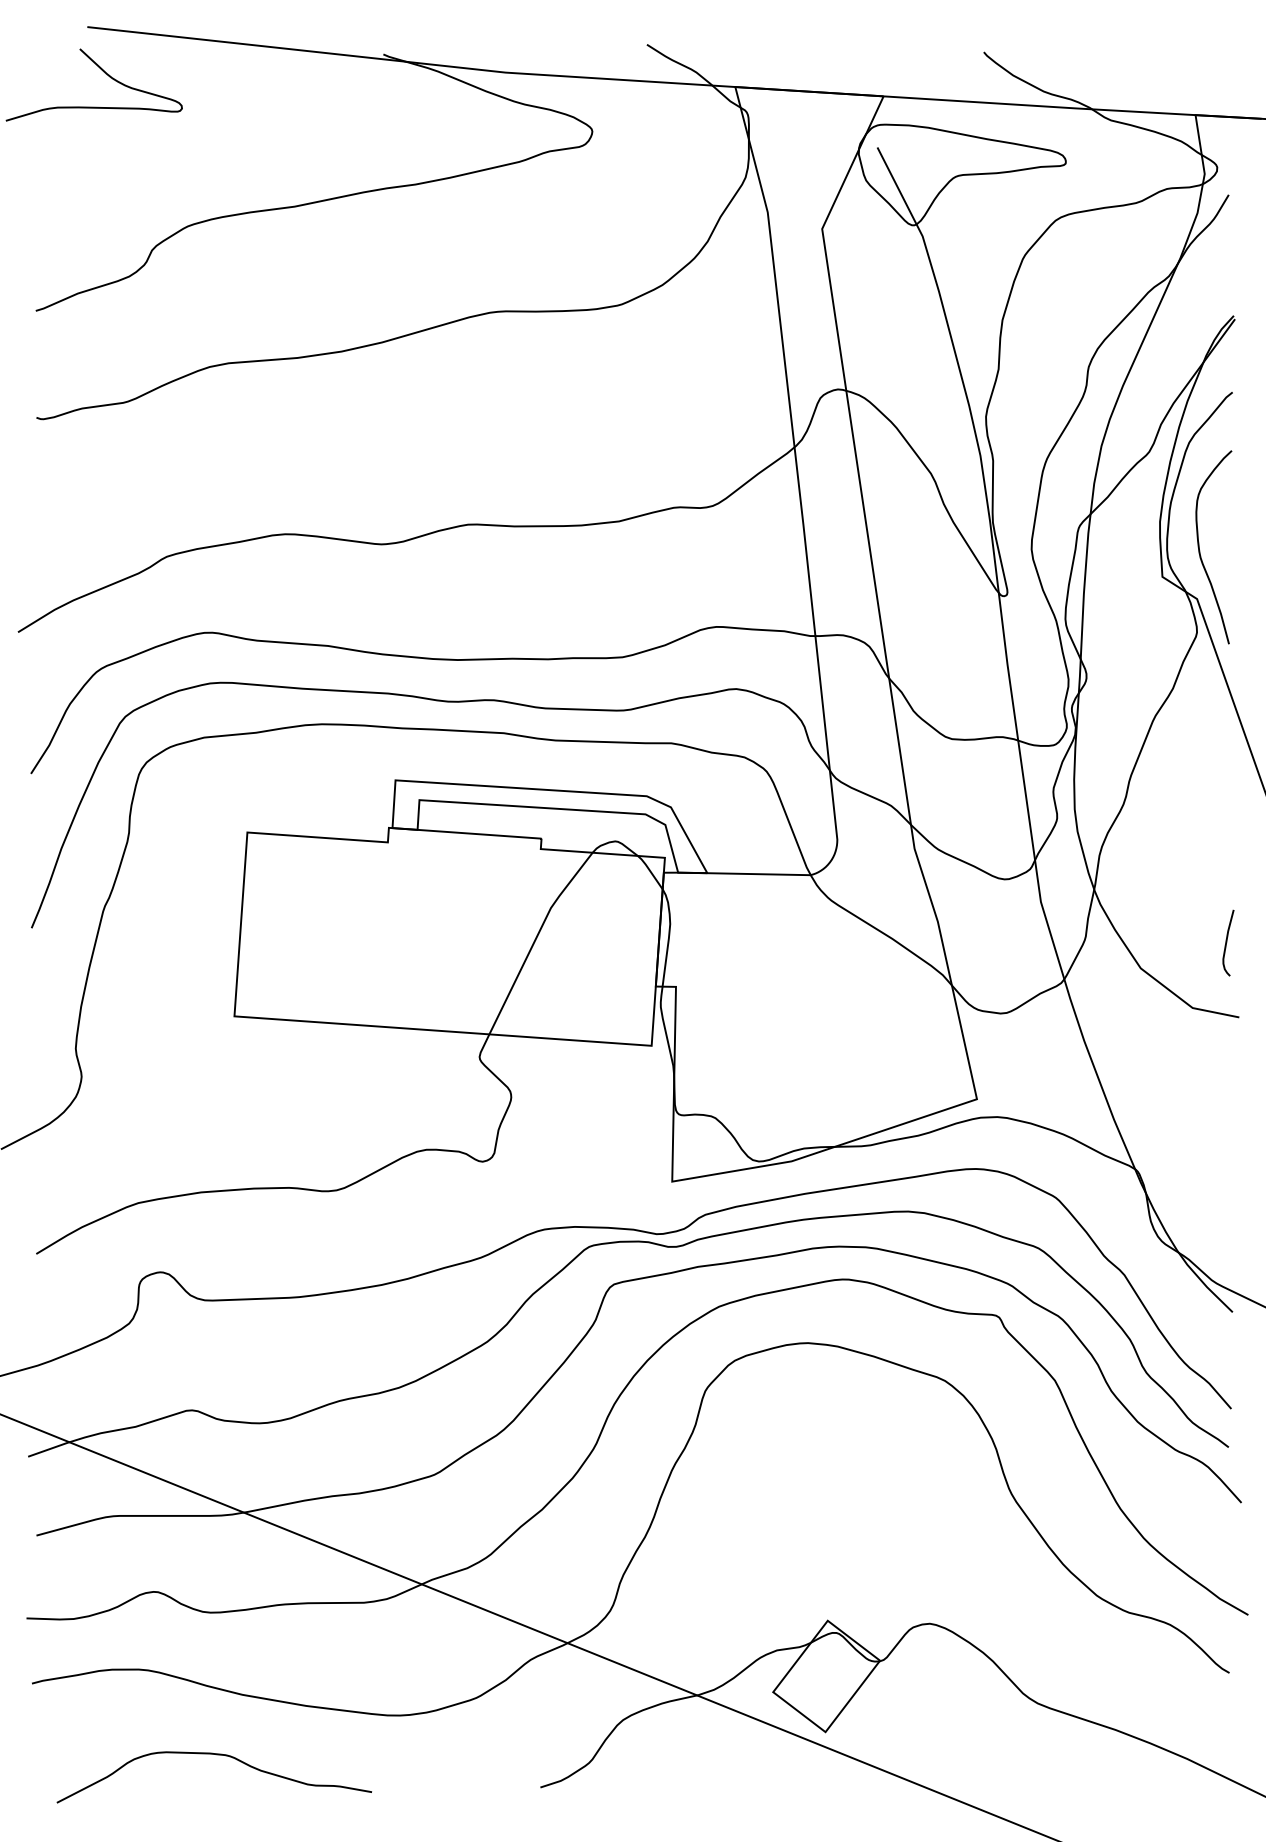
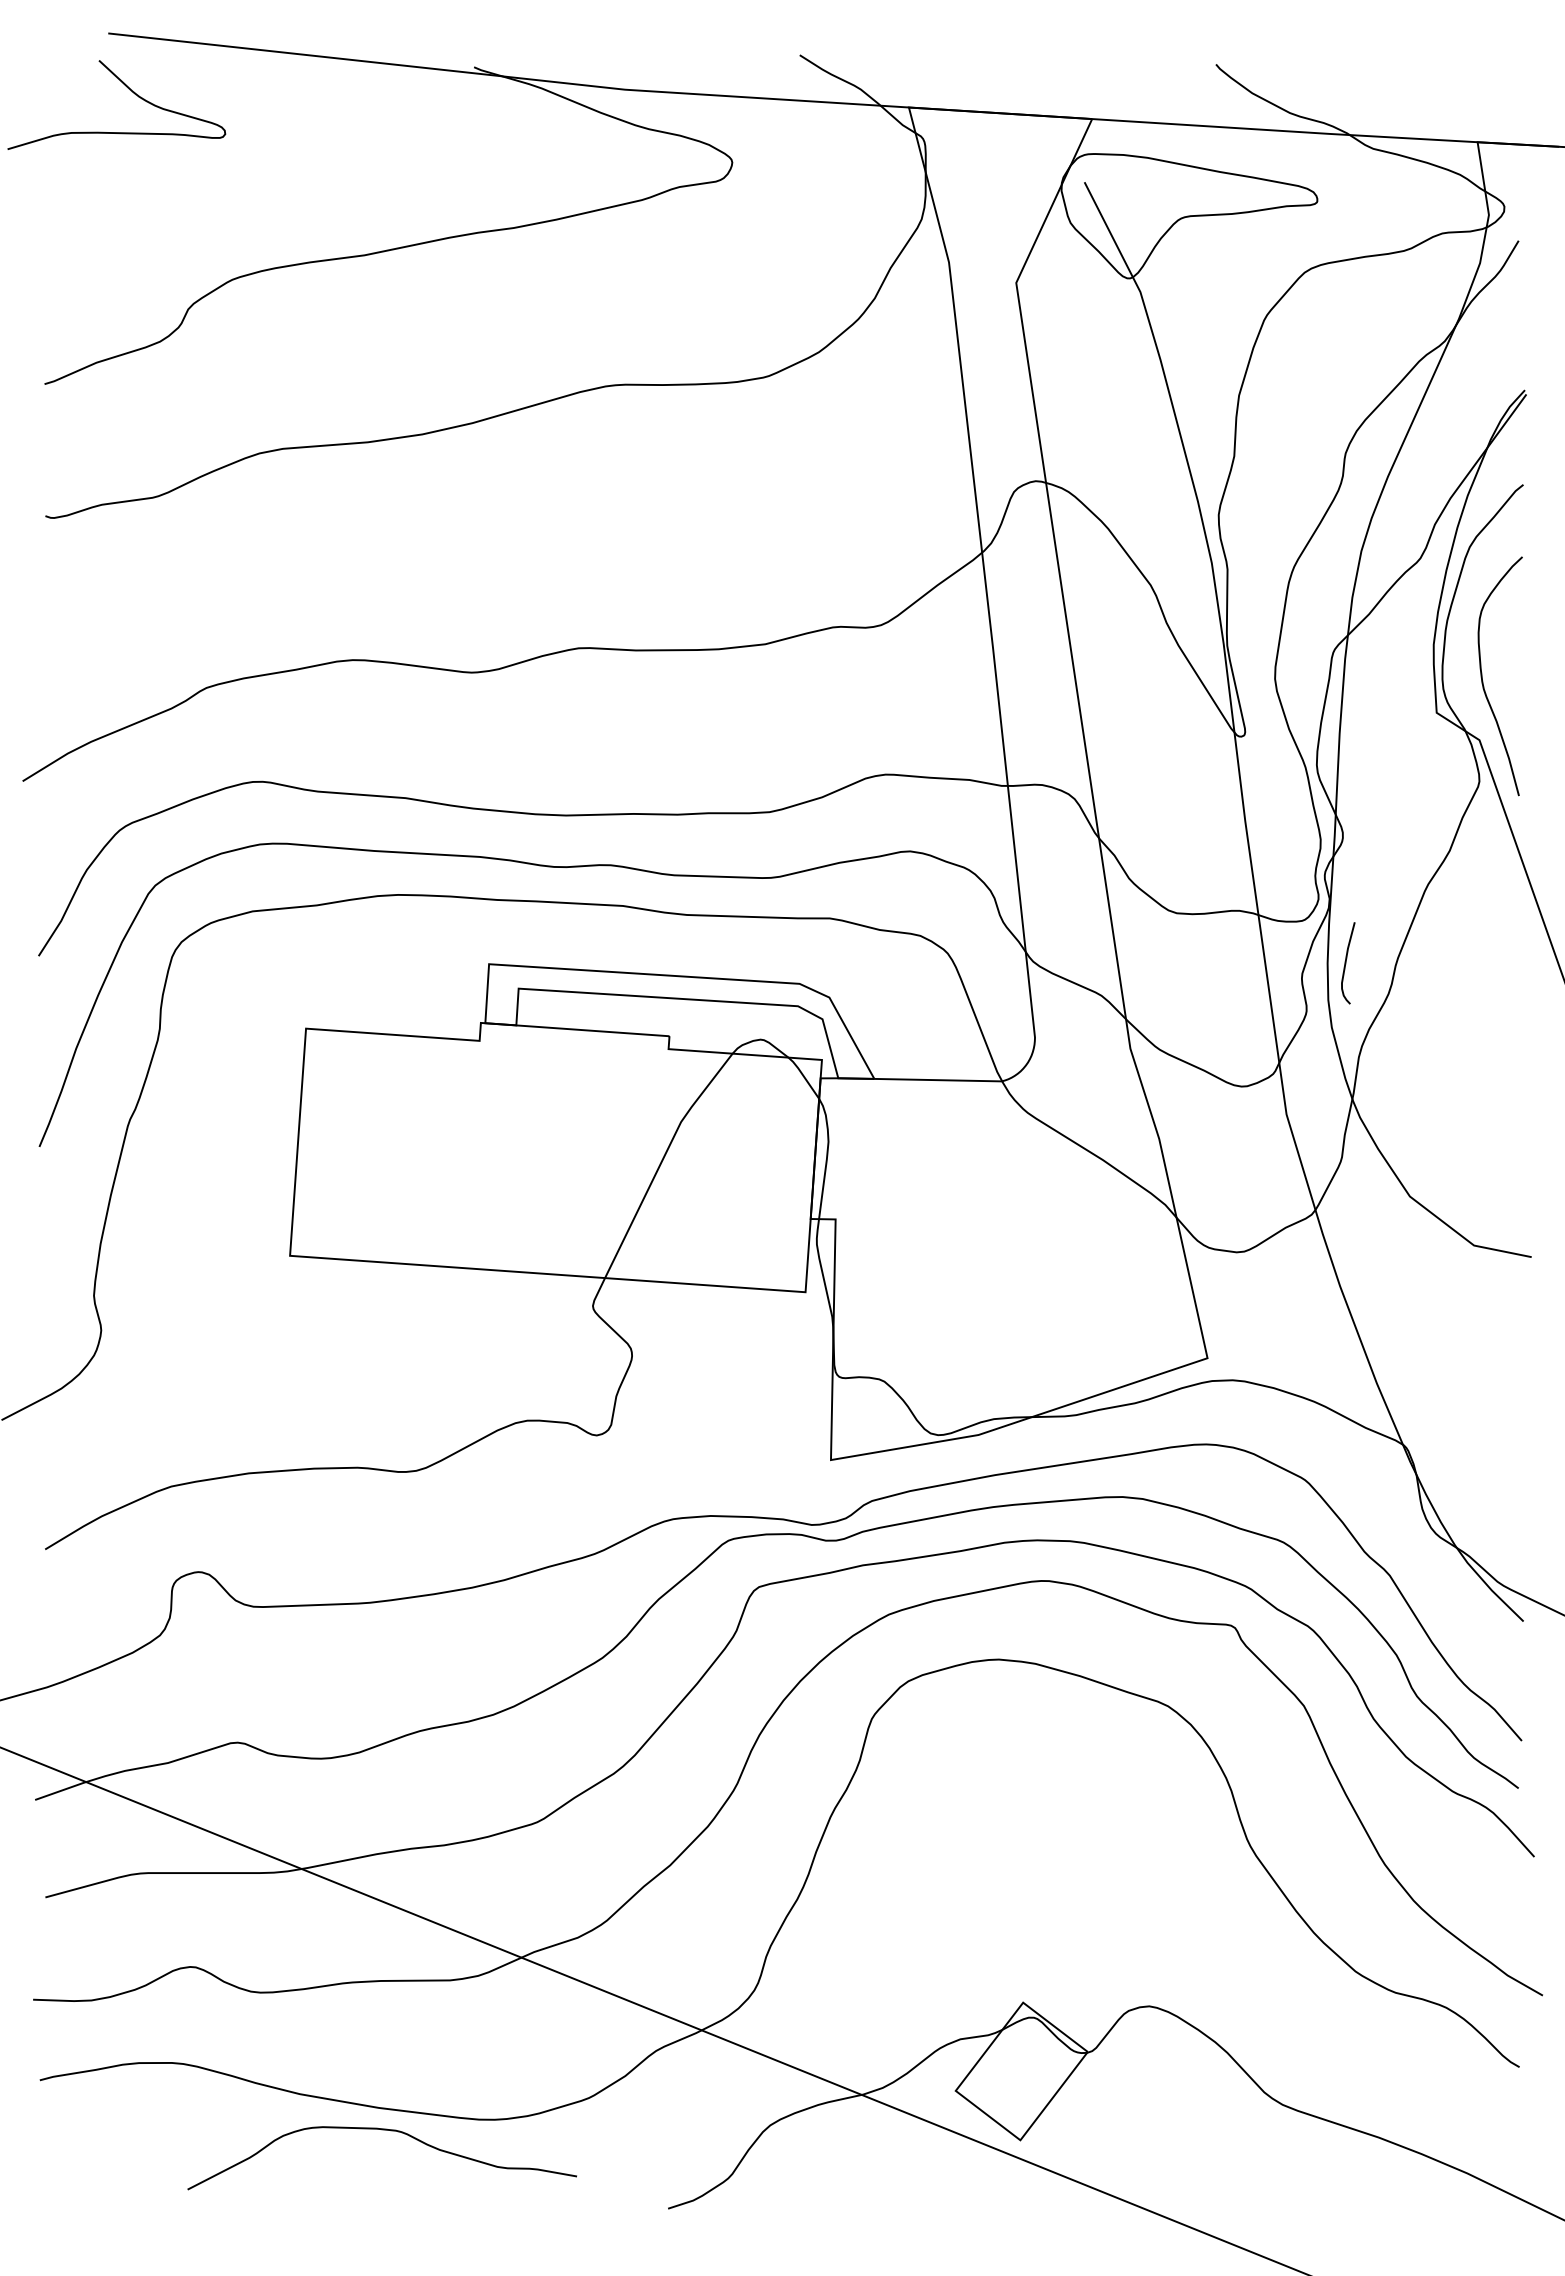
curve: (1227, 943) -> (1346, 963), moved
curve: (213, 1754) -> (381, 2130), moved

